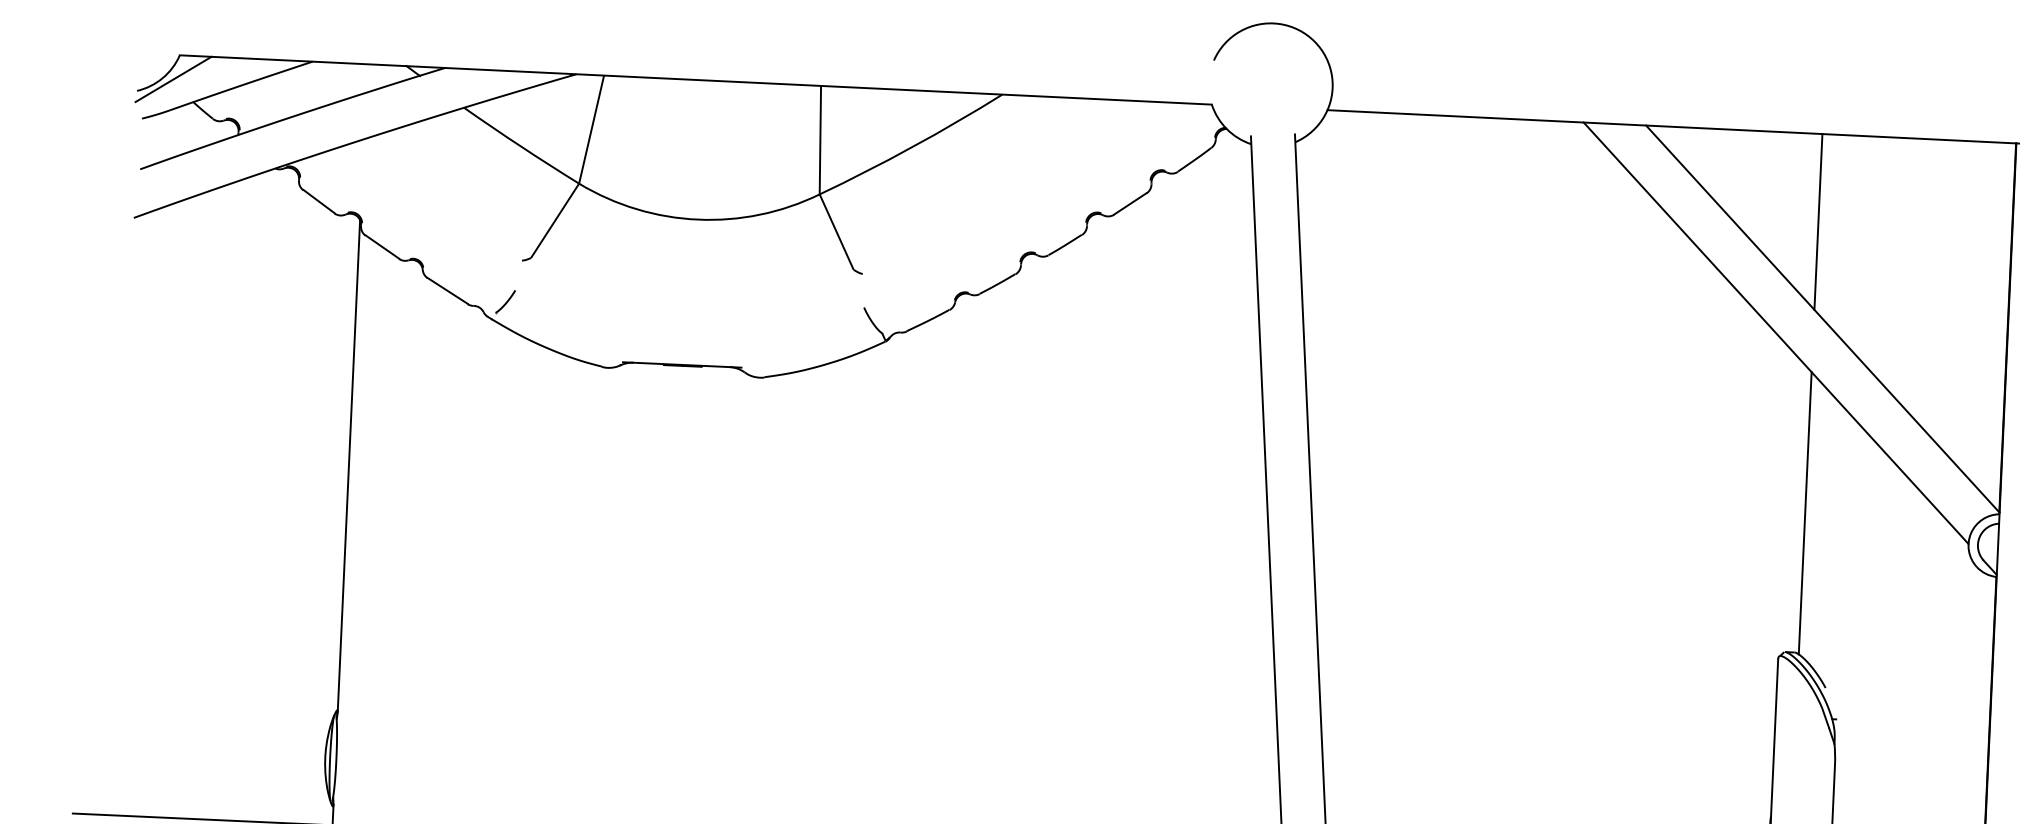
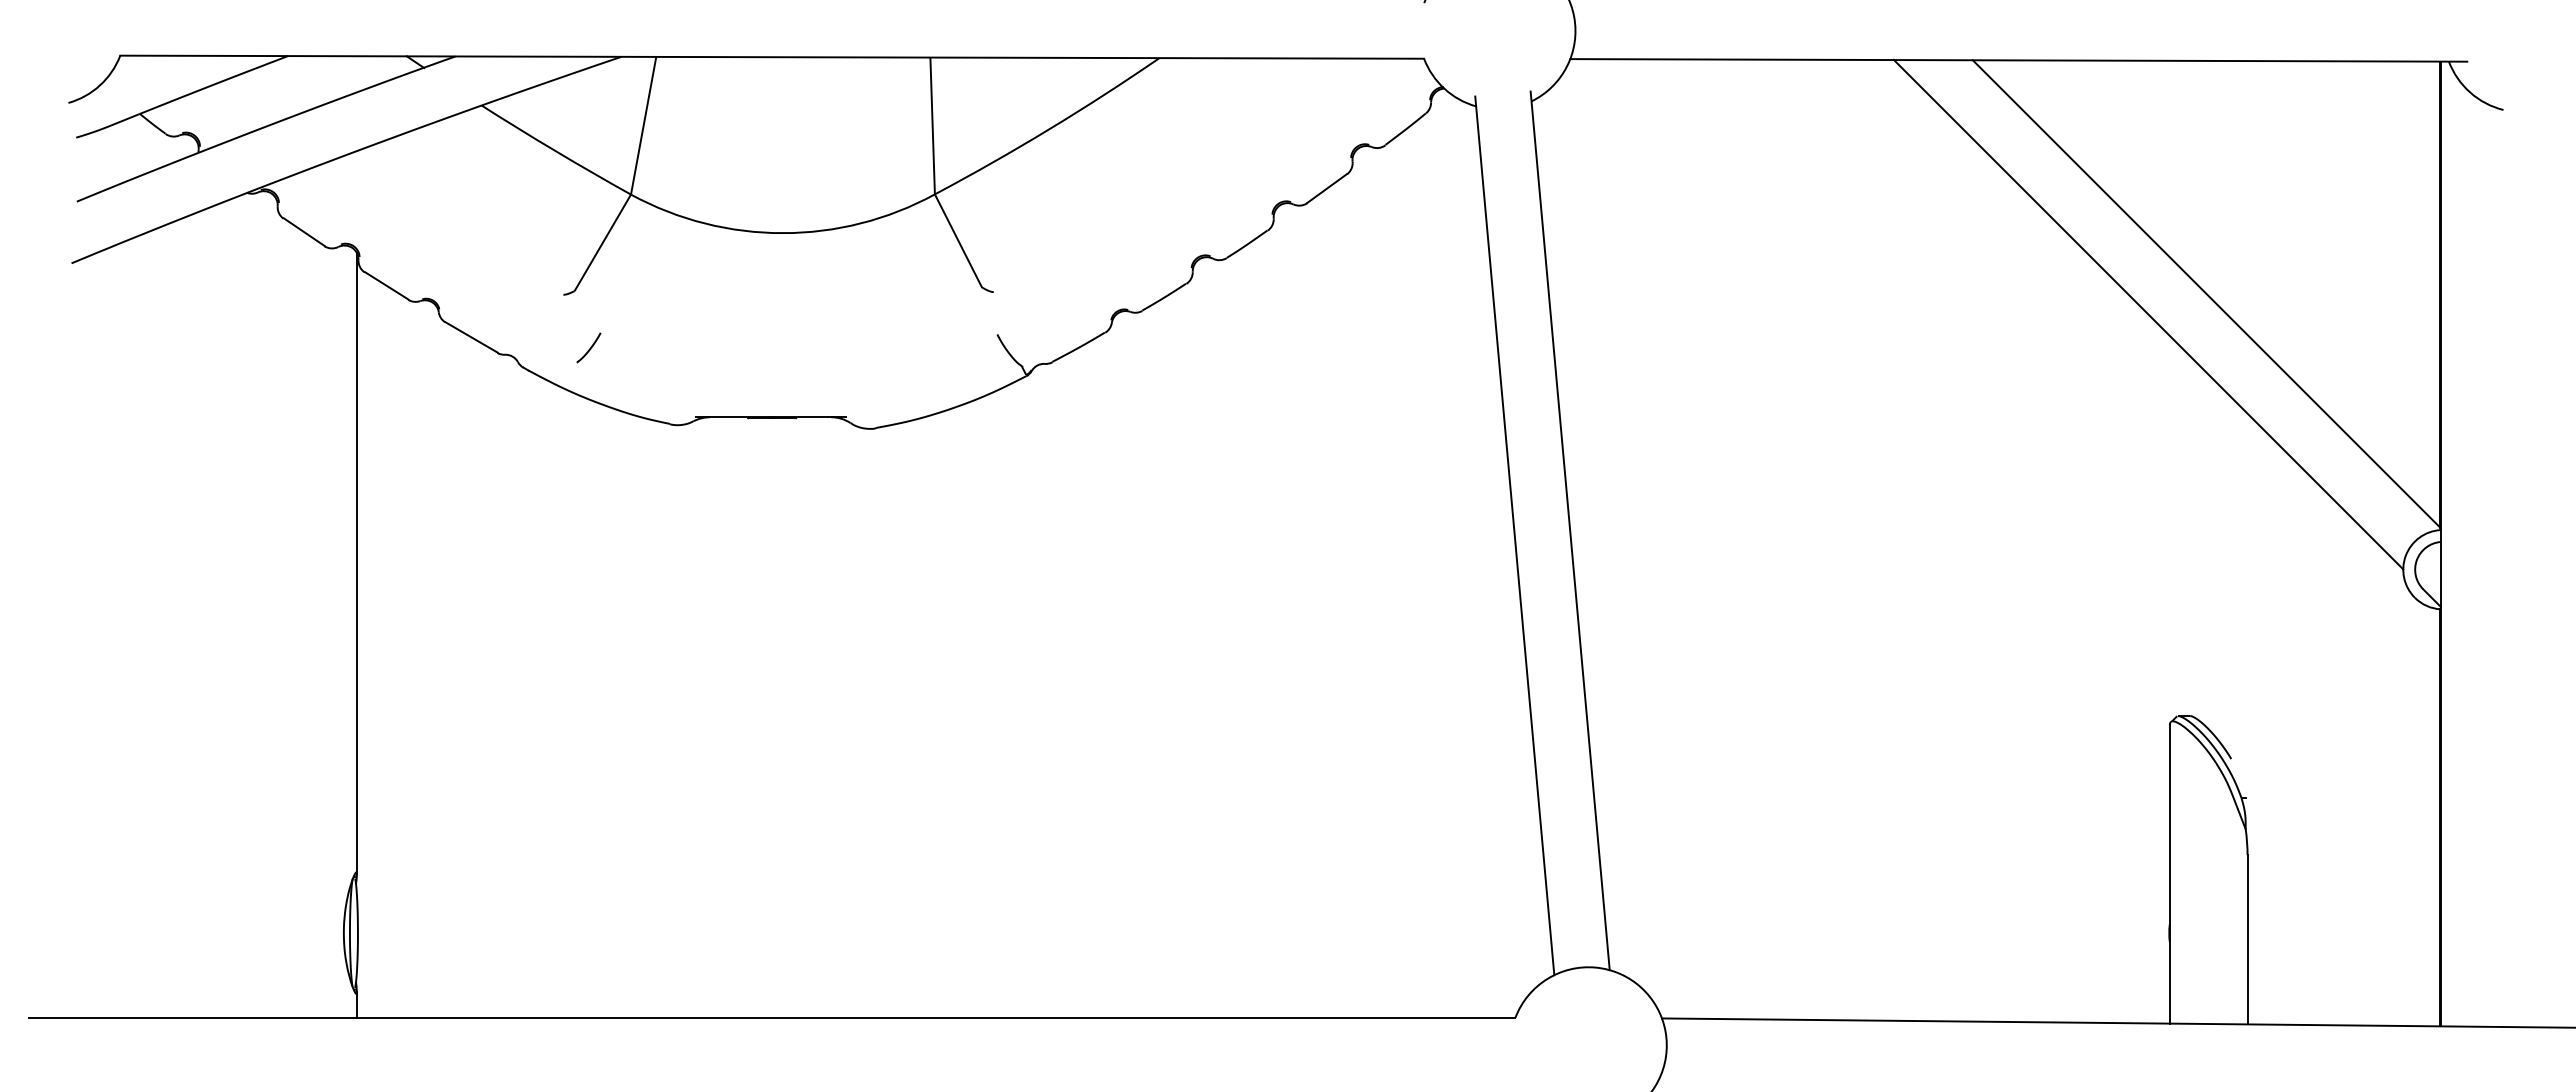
line: (173, 79) -> (113, 86), removed
line: (1818, 221) -> (2195, 171), removed
part: (505, 301) -> (588, 347), moved
line: (1805, 512) -> (2195, 539), removed

